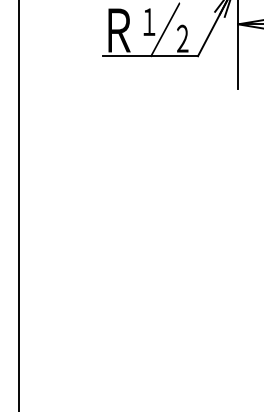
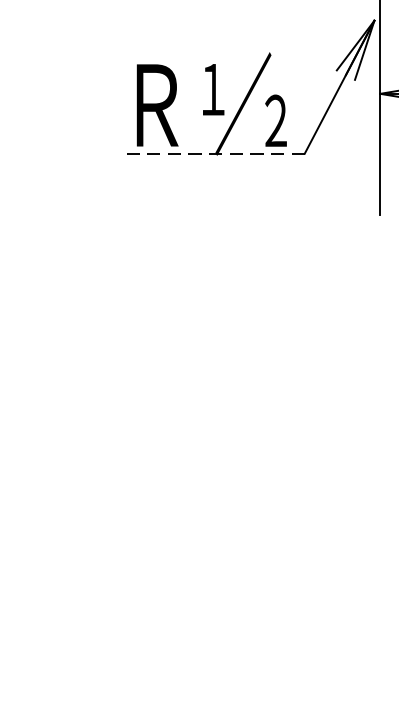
line: (150, 56) -> (215, 154), solid -> dashed

